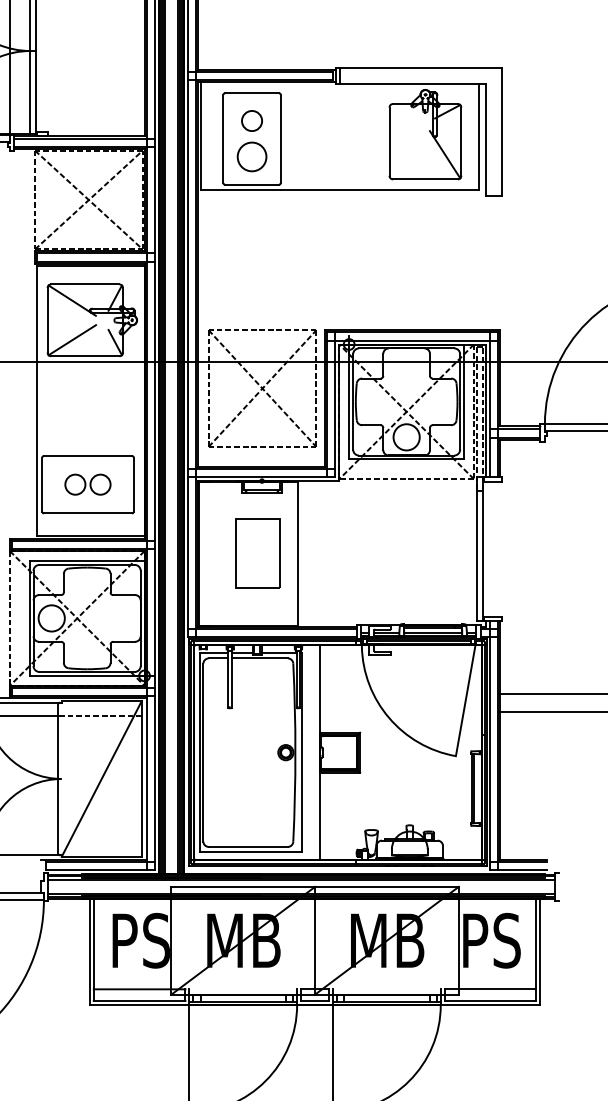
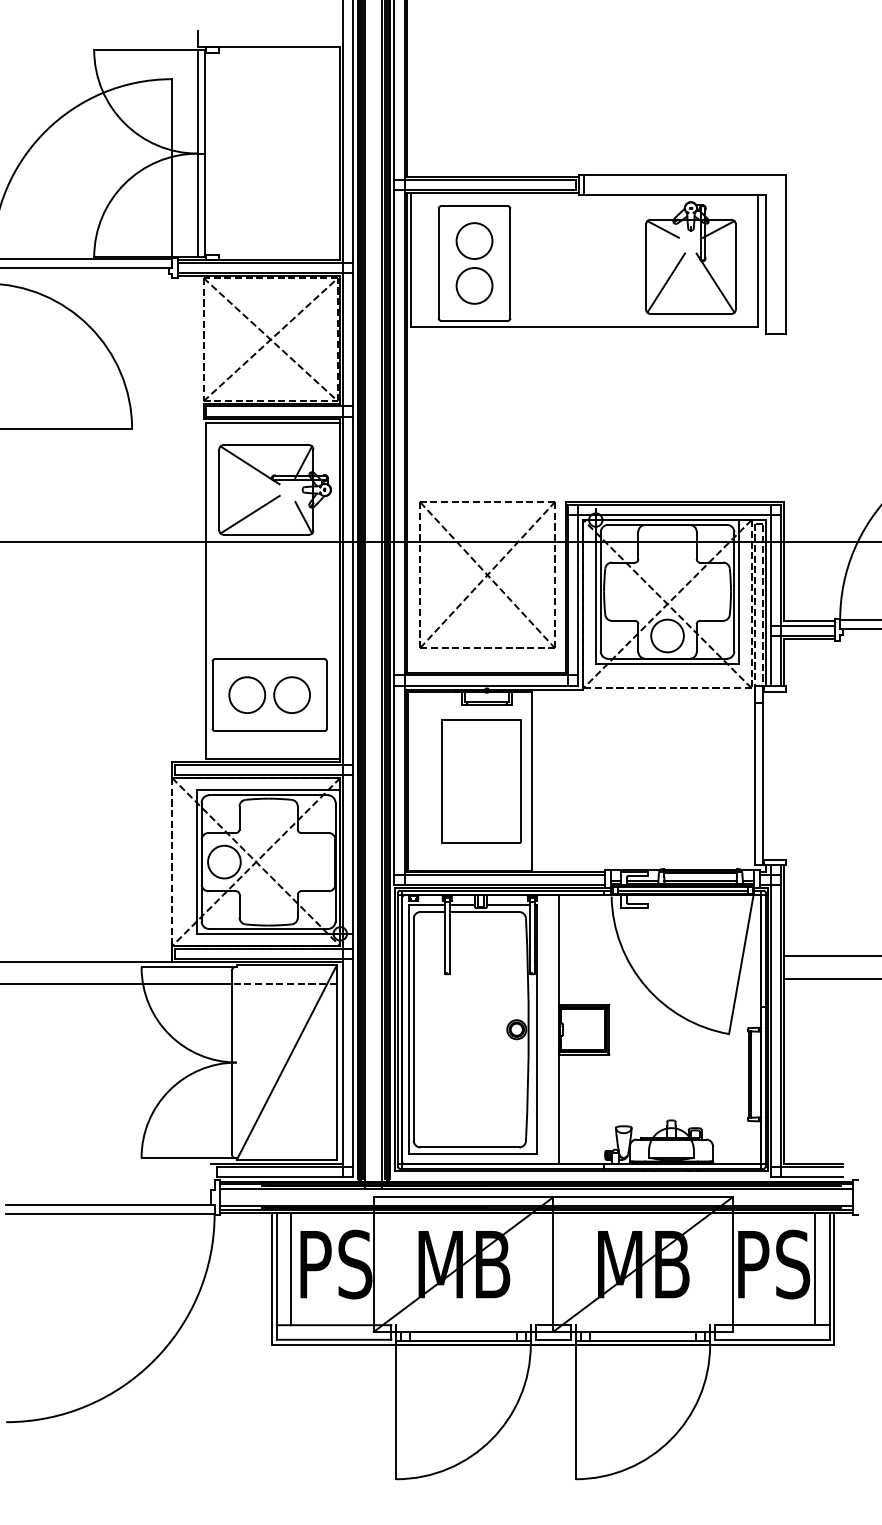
line: (402, 111) -> (662, 229), added
circle: (252, 120) -> (474, 240), size x1.43
line: (405, 154) -> (666, 282), added
part: (87, 484) -> (269, 694), size x1.43
part: (257, 553) -> (481, 781), size x1.43
line: (105, 943) -> (291, 1268), added
line: (524, 943) -> (814, 1268), added

